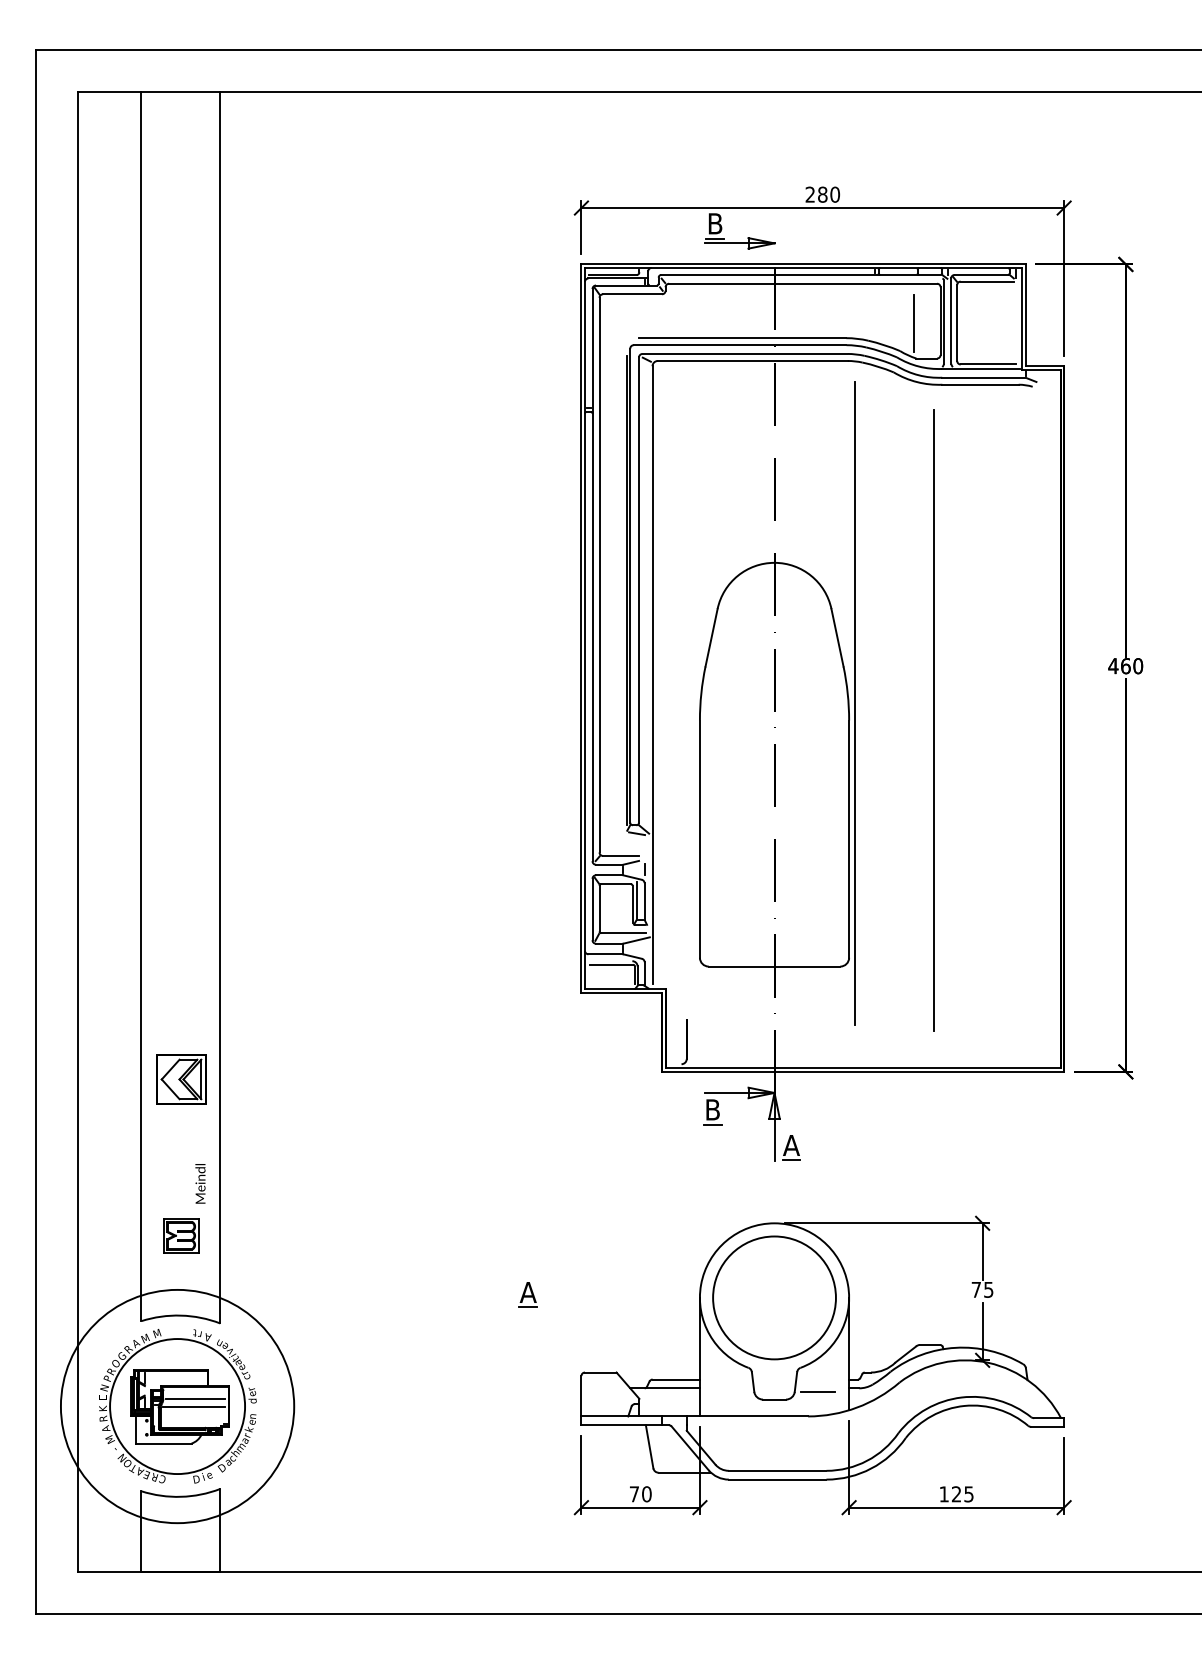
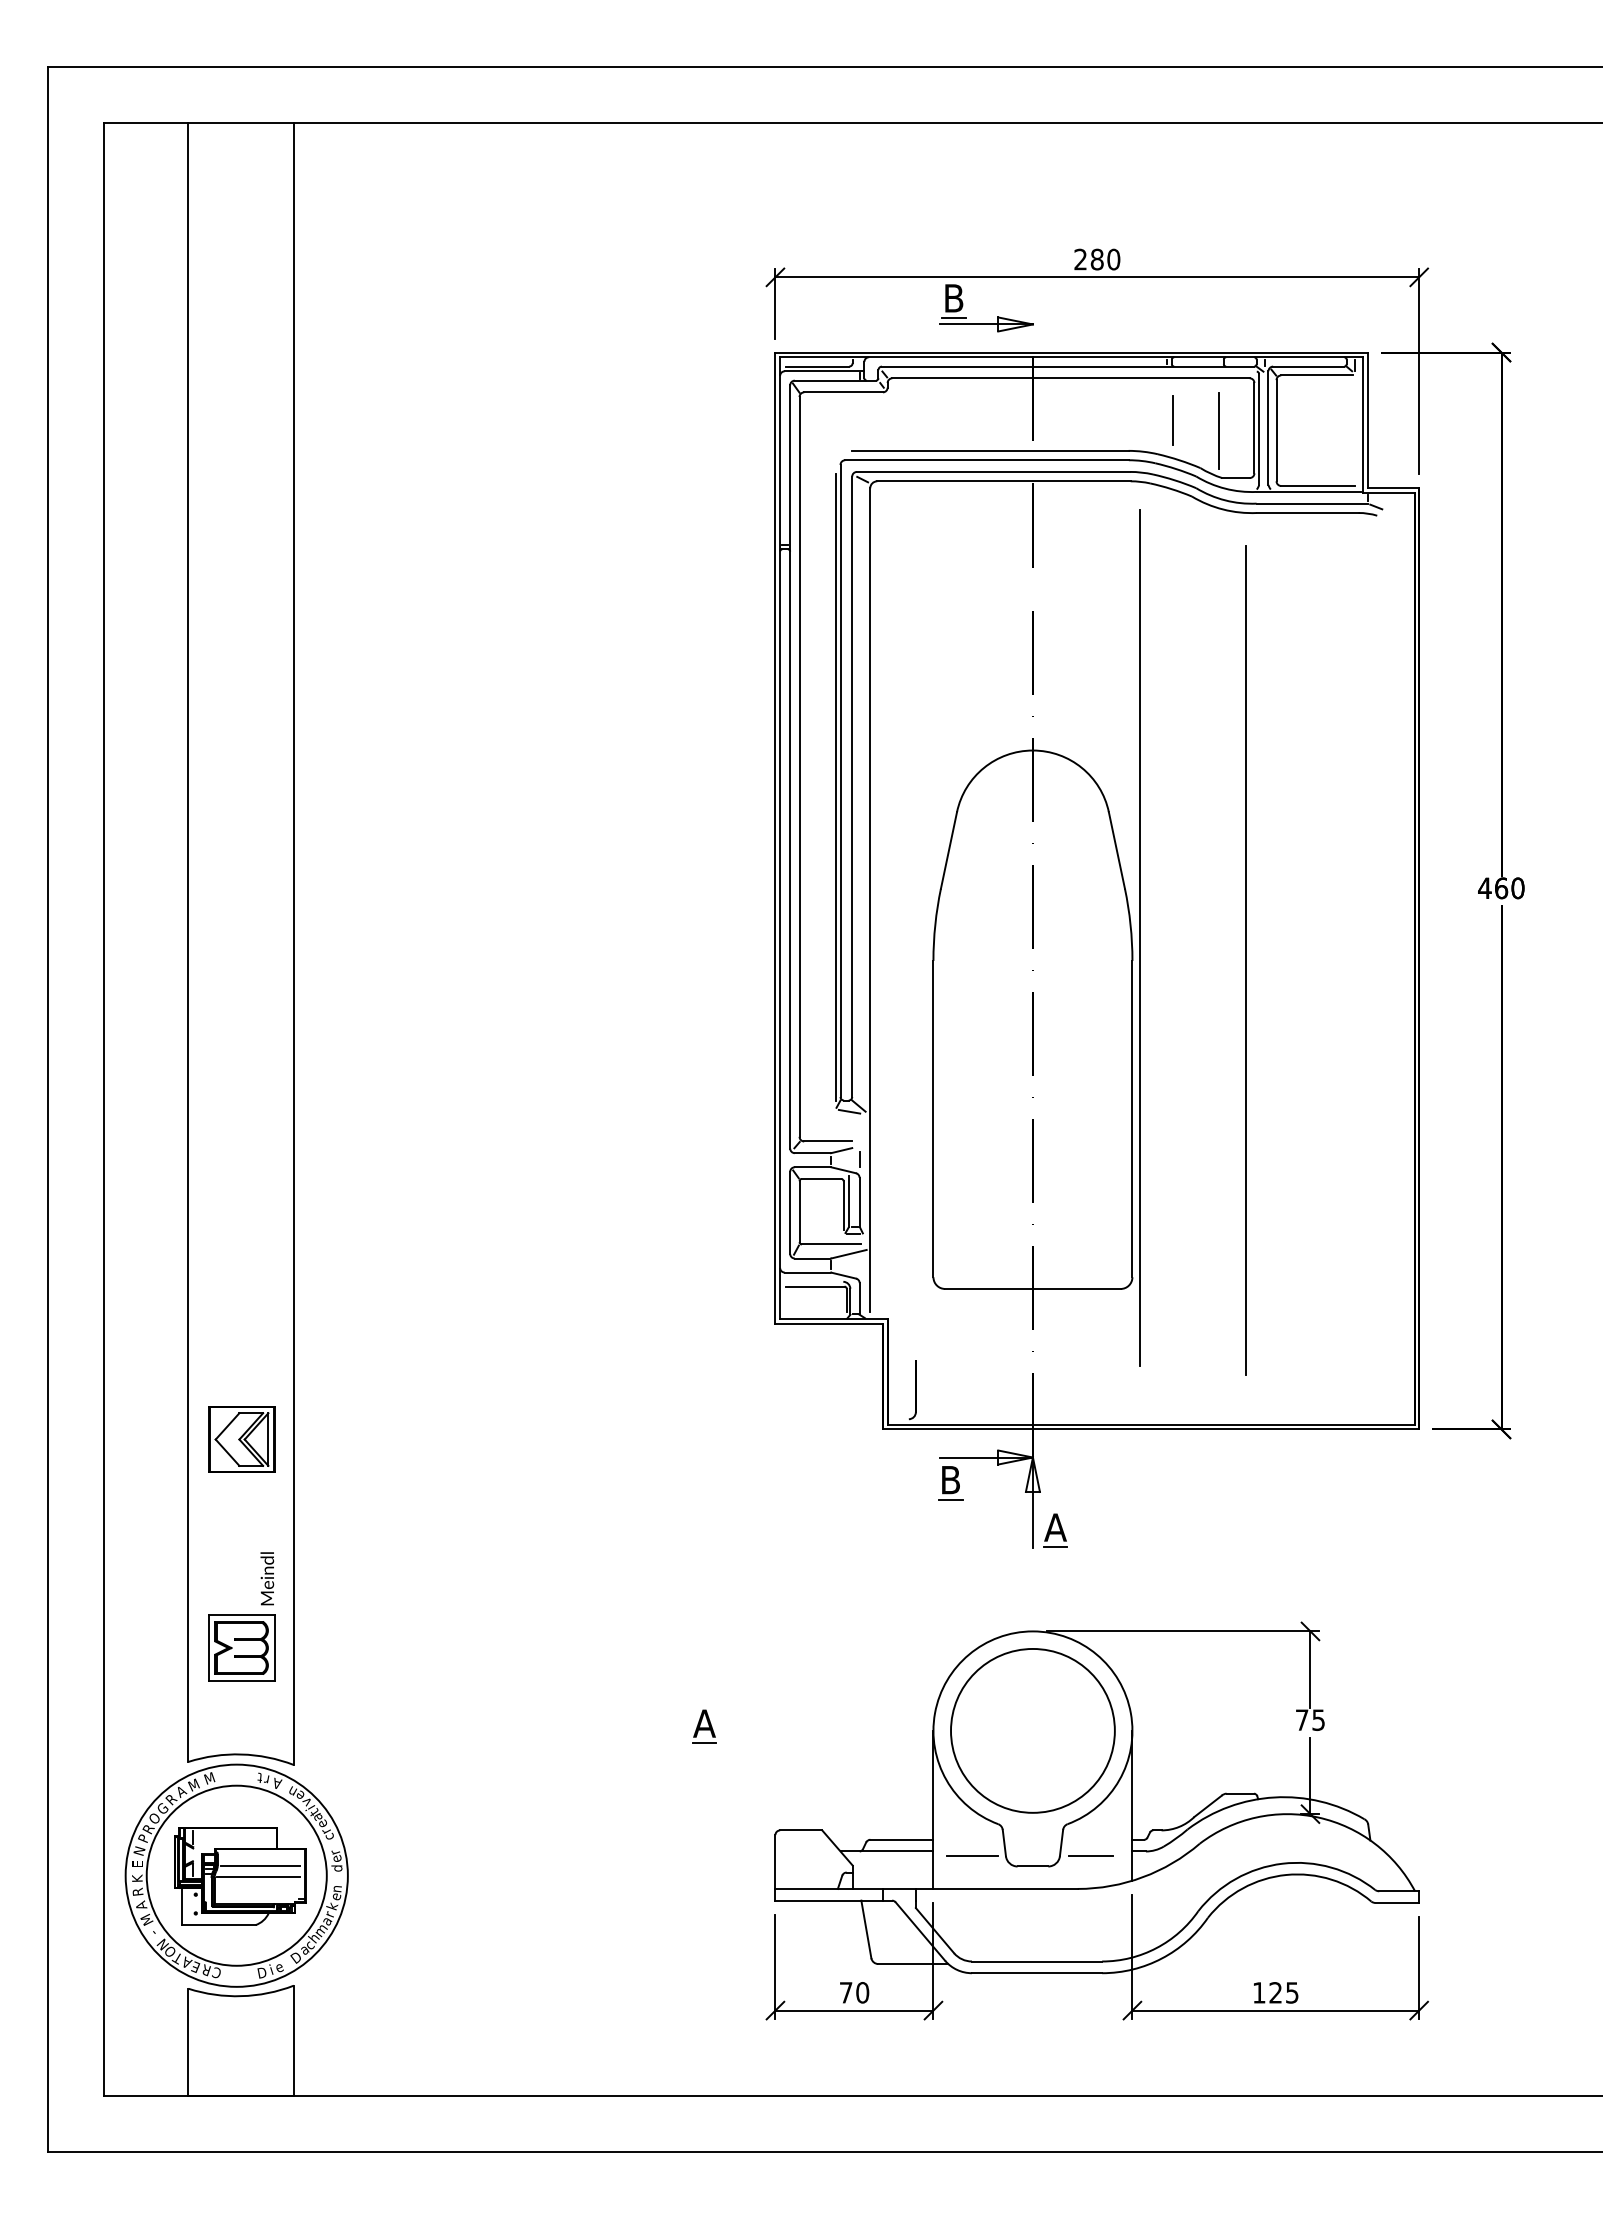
line: (879, 315) -> (1172, 420), added
part: (181, 1235) -> (241, 1647), size x1.43
line: (729, 1392) -> (972, 1856), added
circle: (177, 1406) -> (236, 1875), size x0.71

